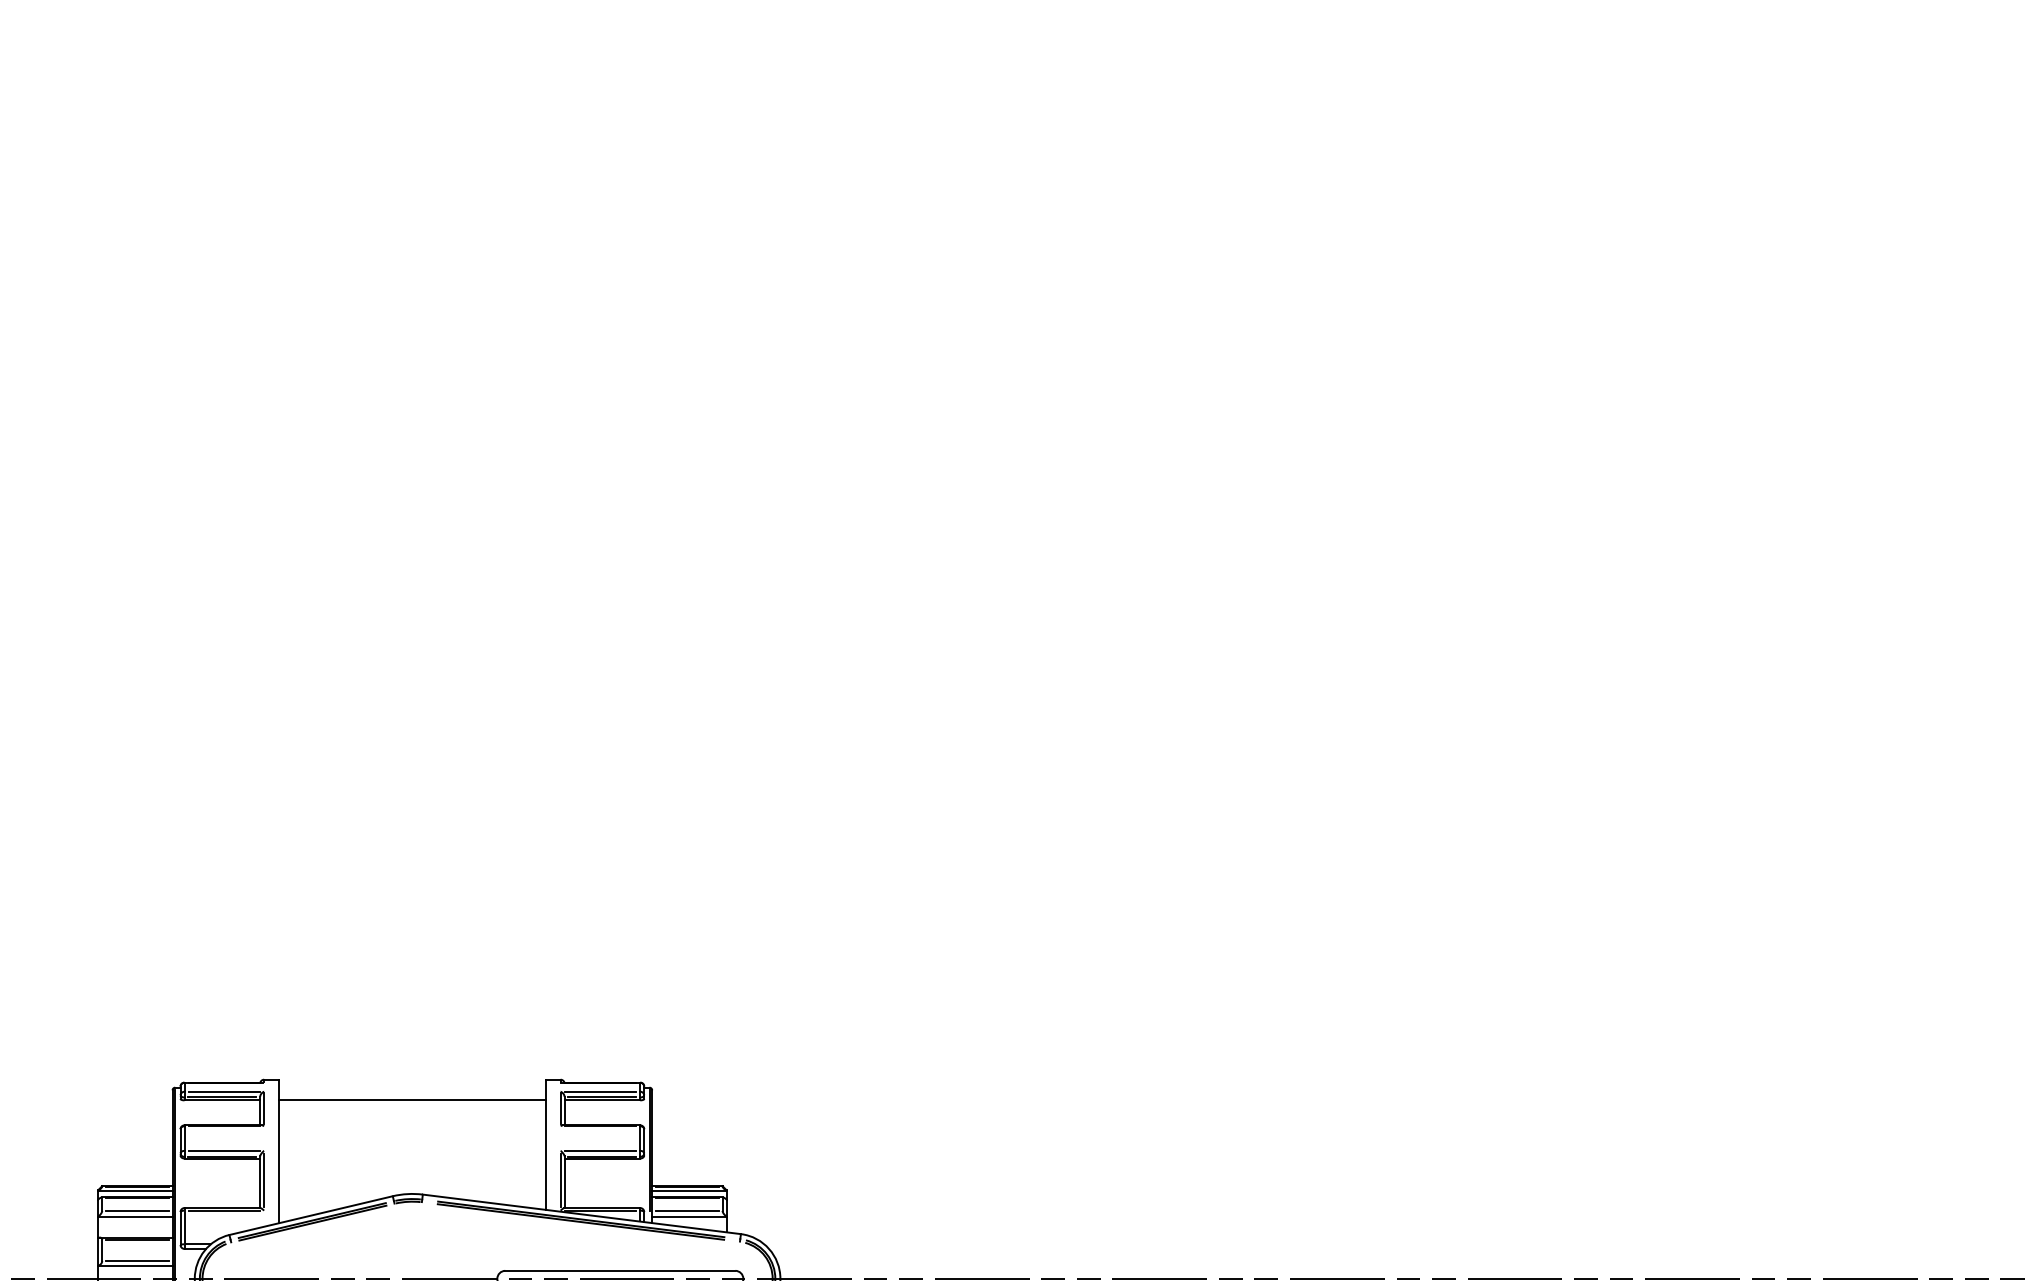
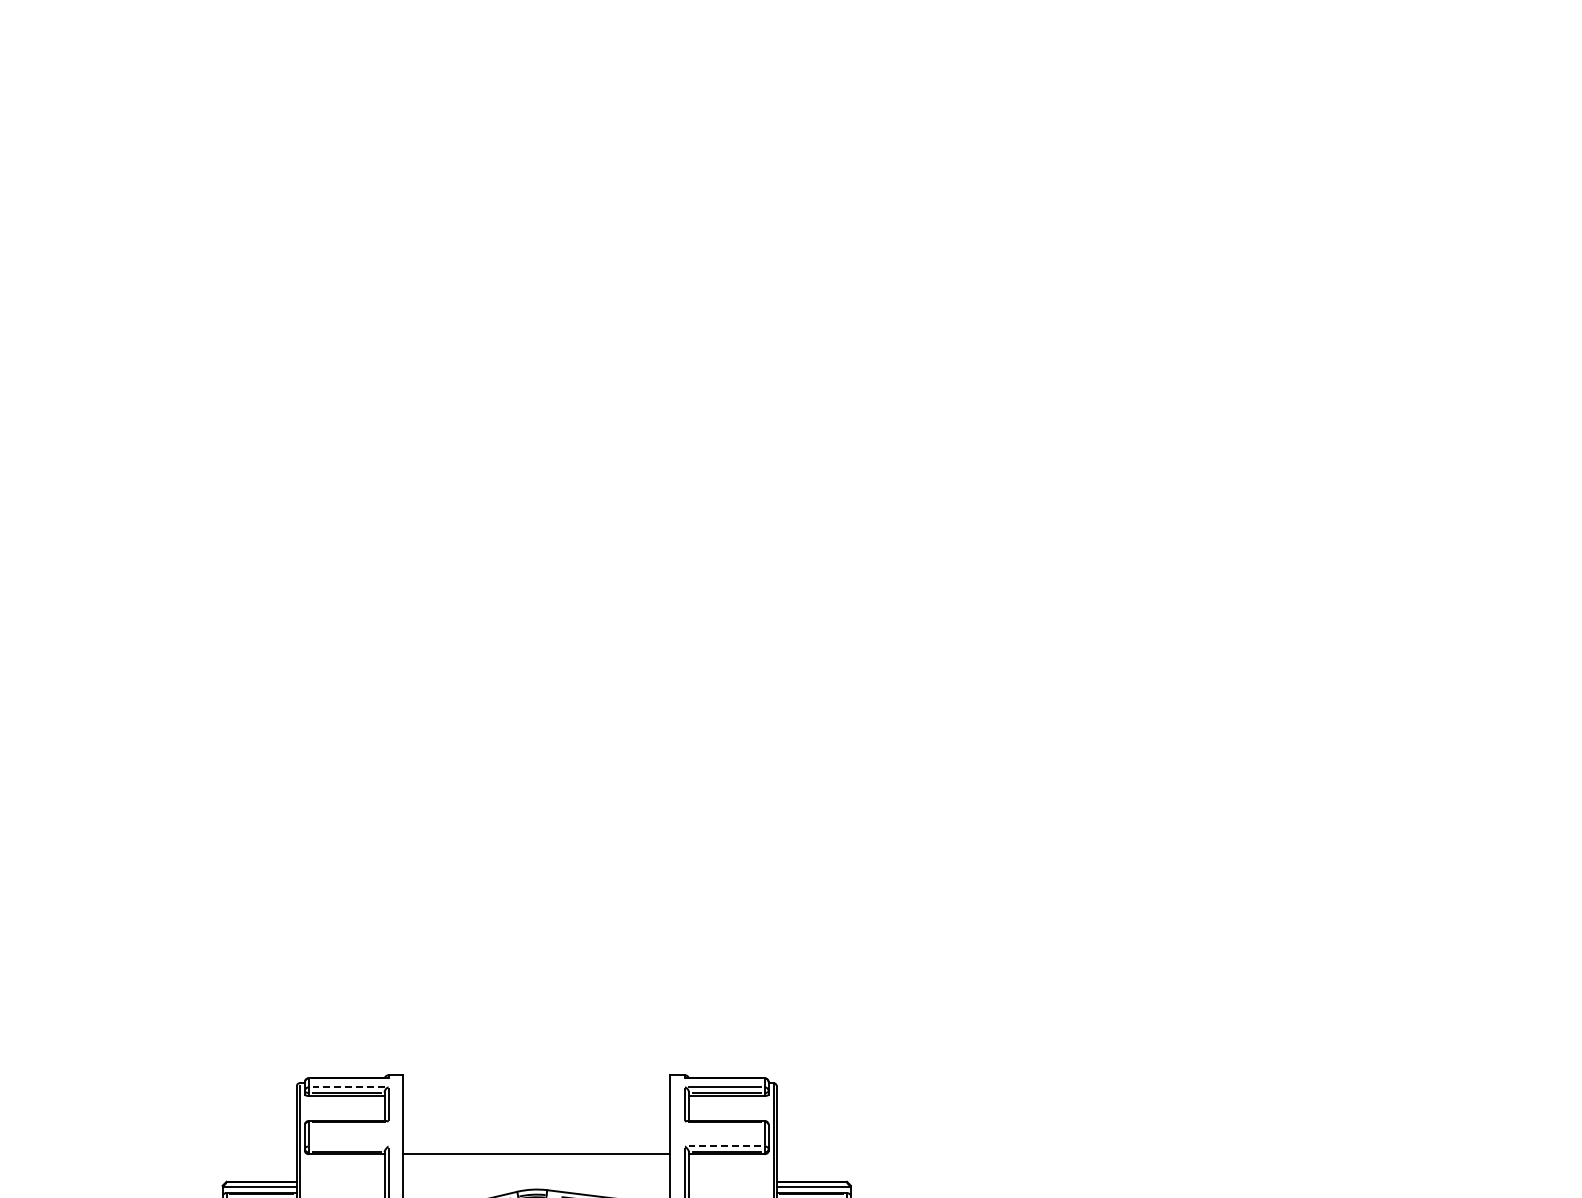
line: (224, 1091) -> (348, 1087), solid -> dashed
line: (412, 1099) -> (536, 1154), moved
line: (224, 1150) -> (348, 1146), removed
line: (600, 1150) -> (724, 1146), solid -> dashed

